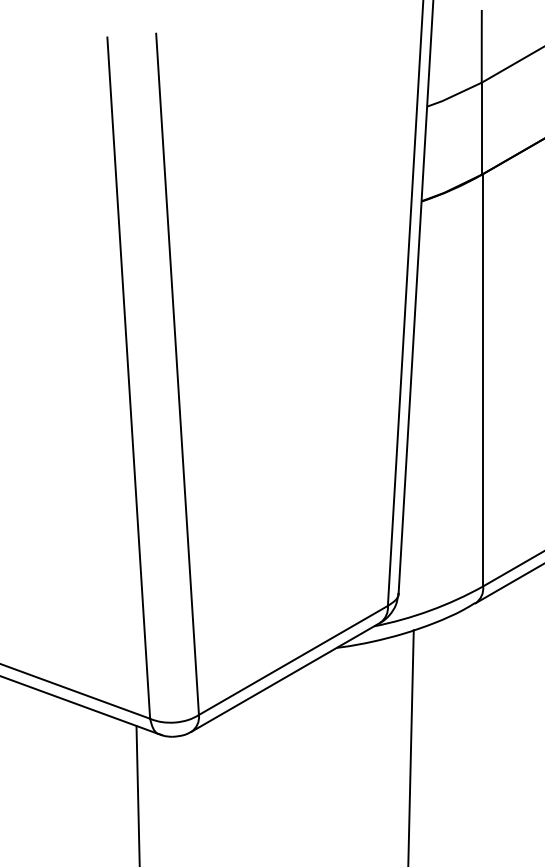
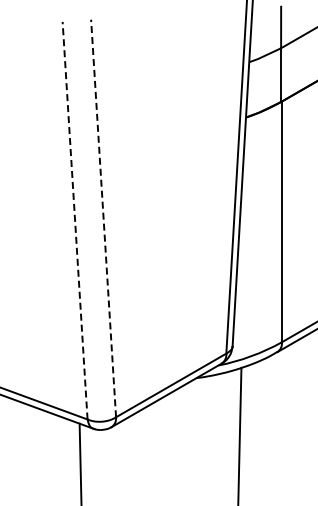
line: (177, 372) -> (103, 217), solid -> dashed
line: (129, 377) -> (75, 220), solid -> dashed

